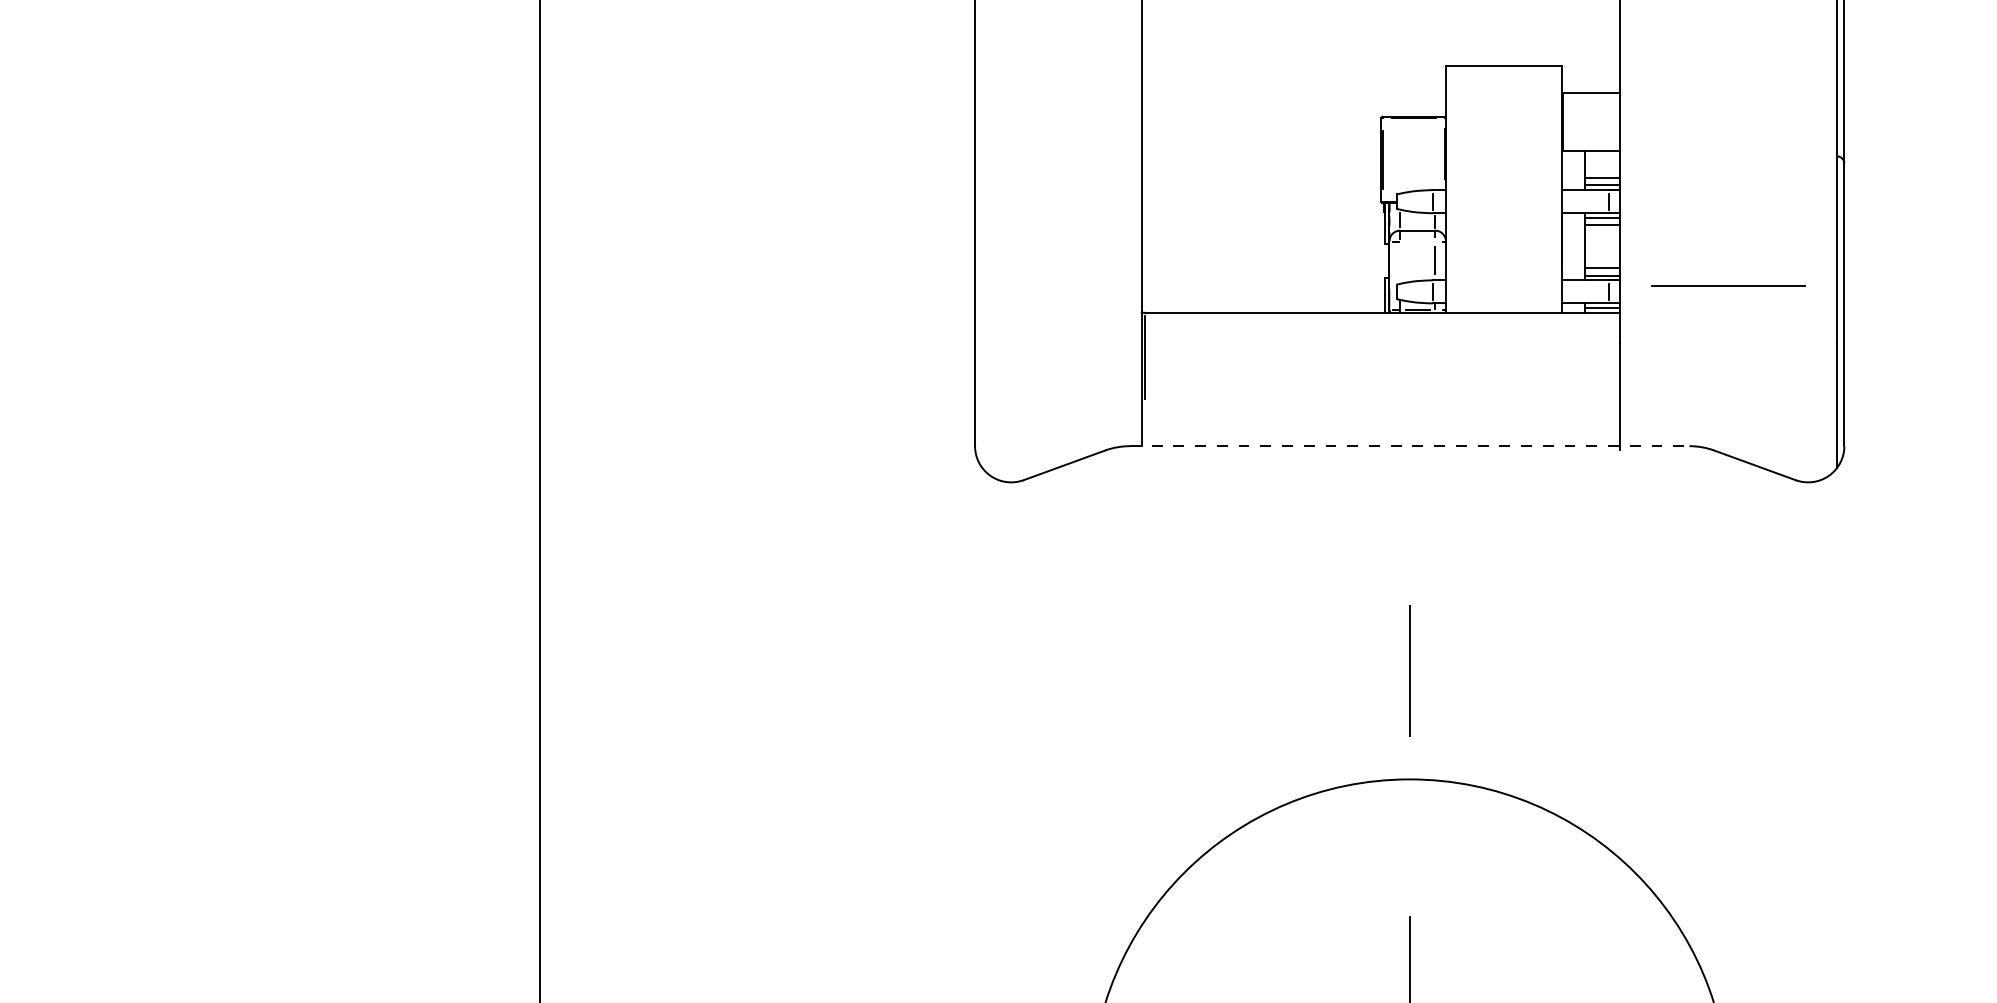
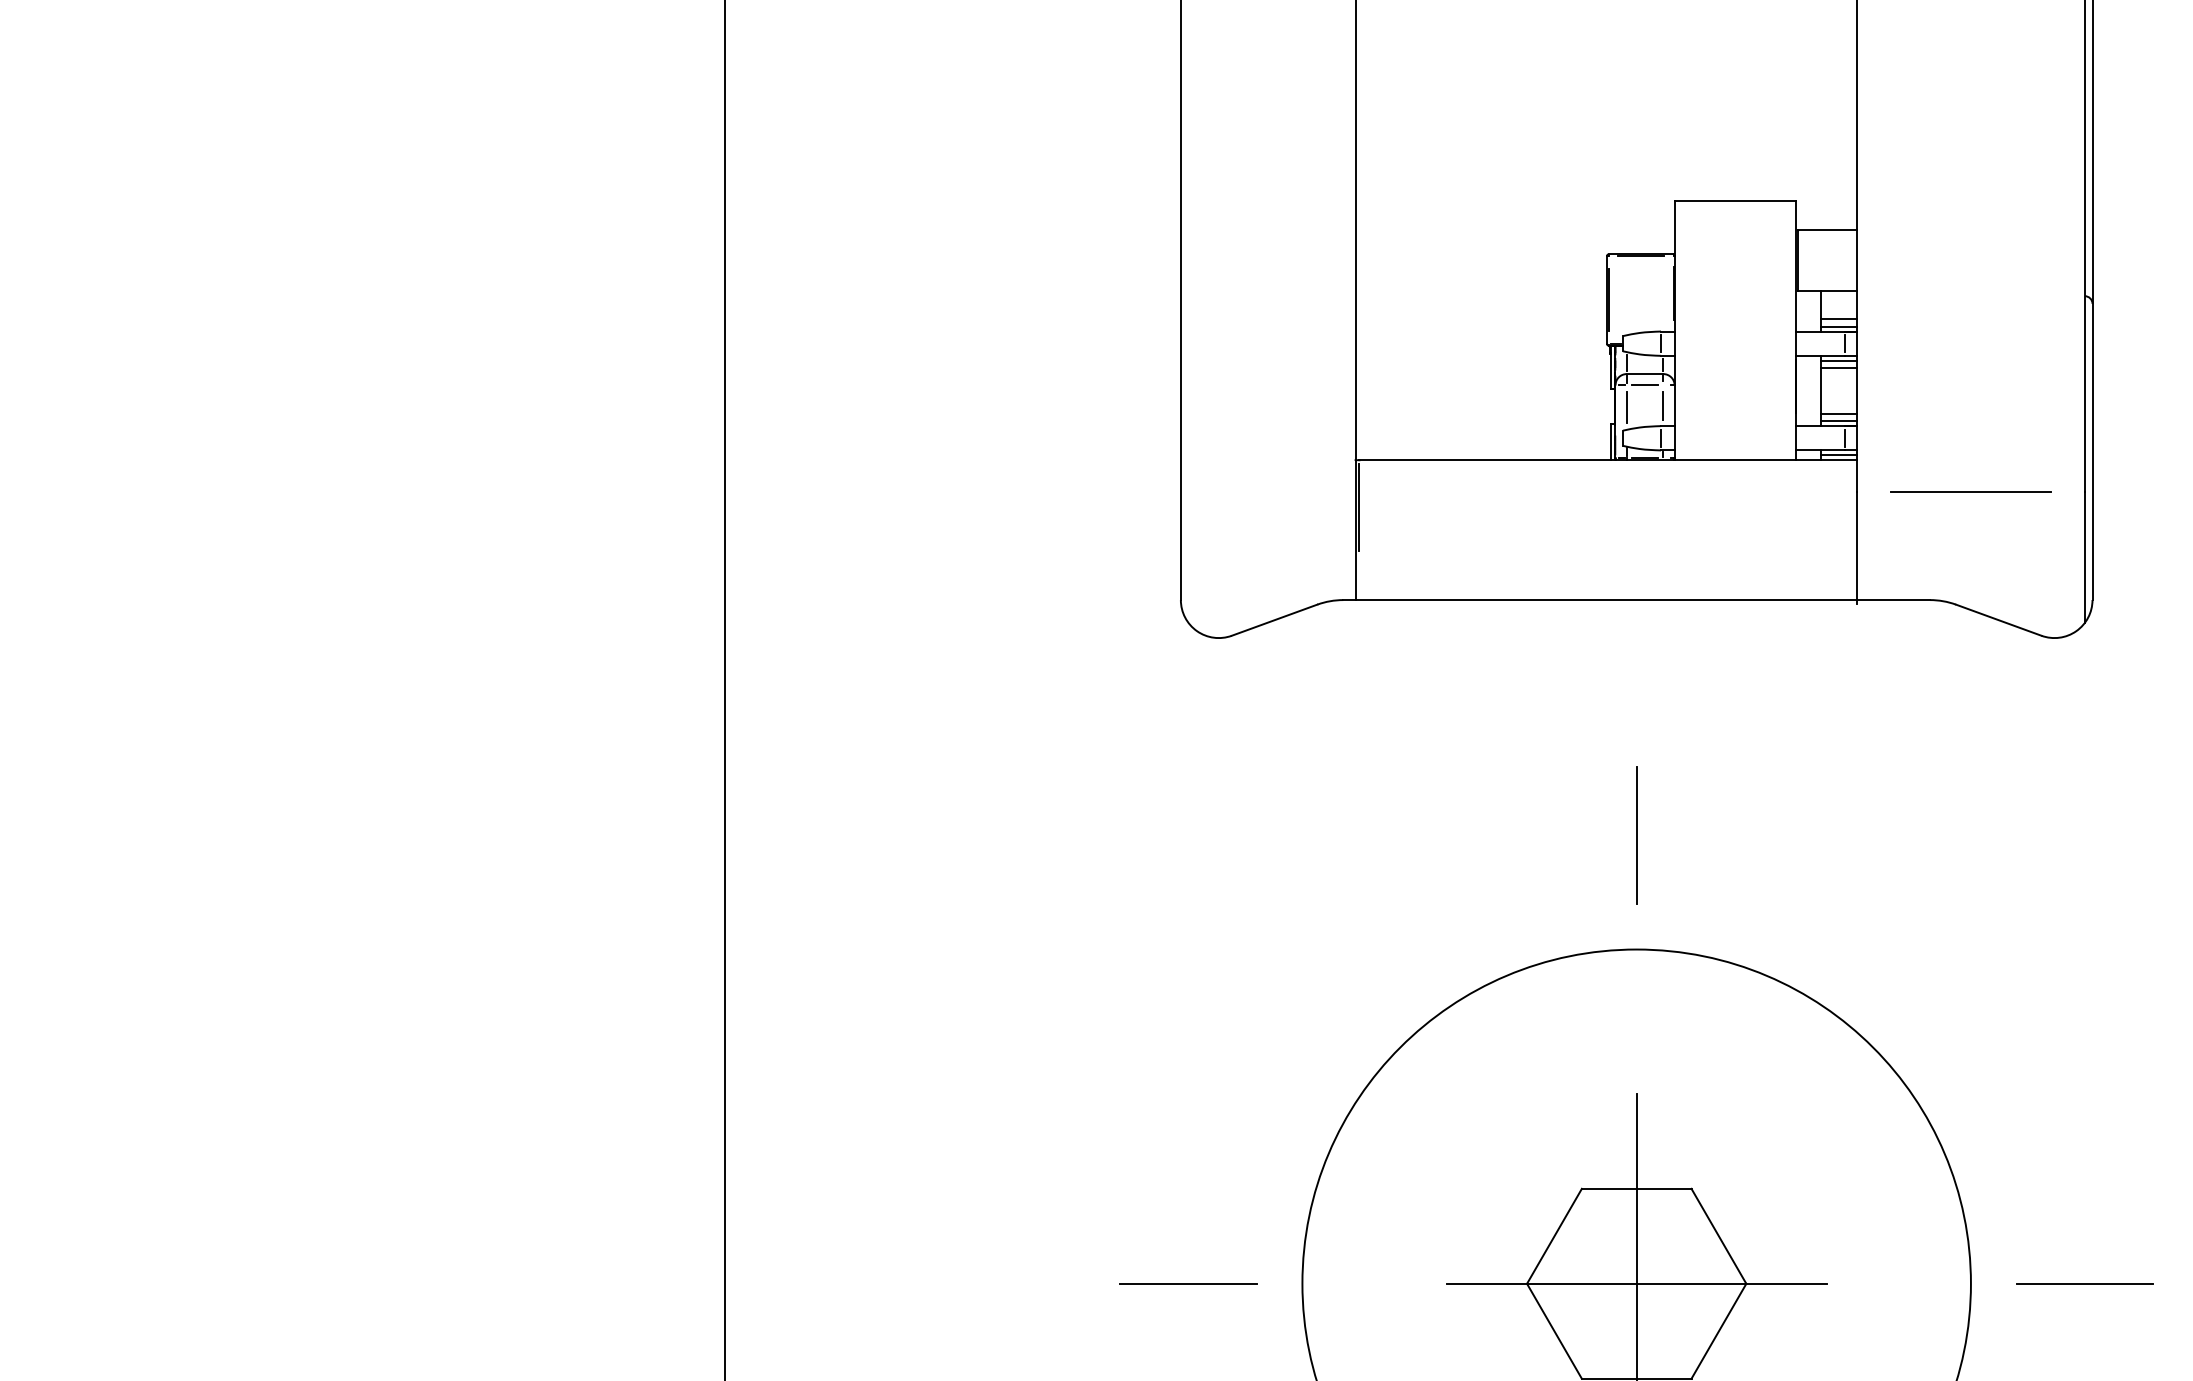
line: (1417, 241) -> (1644, 385), added
line: (1399, 262) -> (1626, 407), added
line: (1728, 286) -> (1970, 491), moved
line: (1410, 446) -> (1637, 600), dashed -> solid

